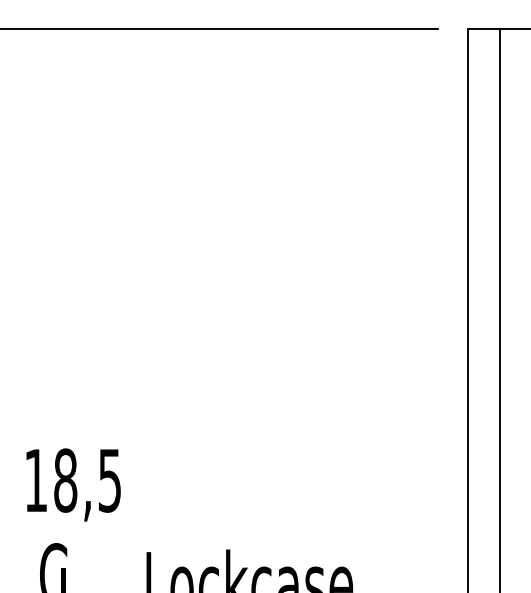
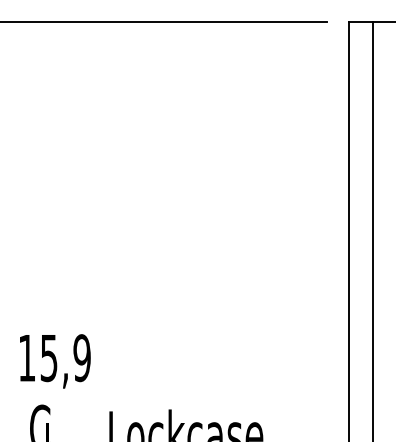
text: (87, 480) -> (65, 358), 18,5 -> 15,9

